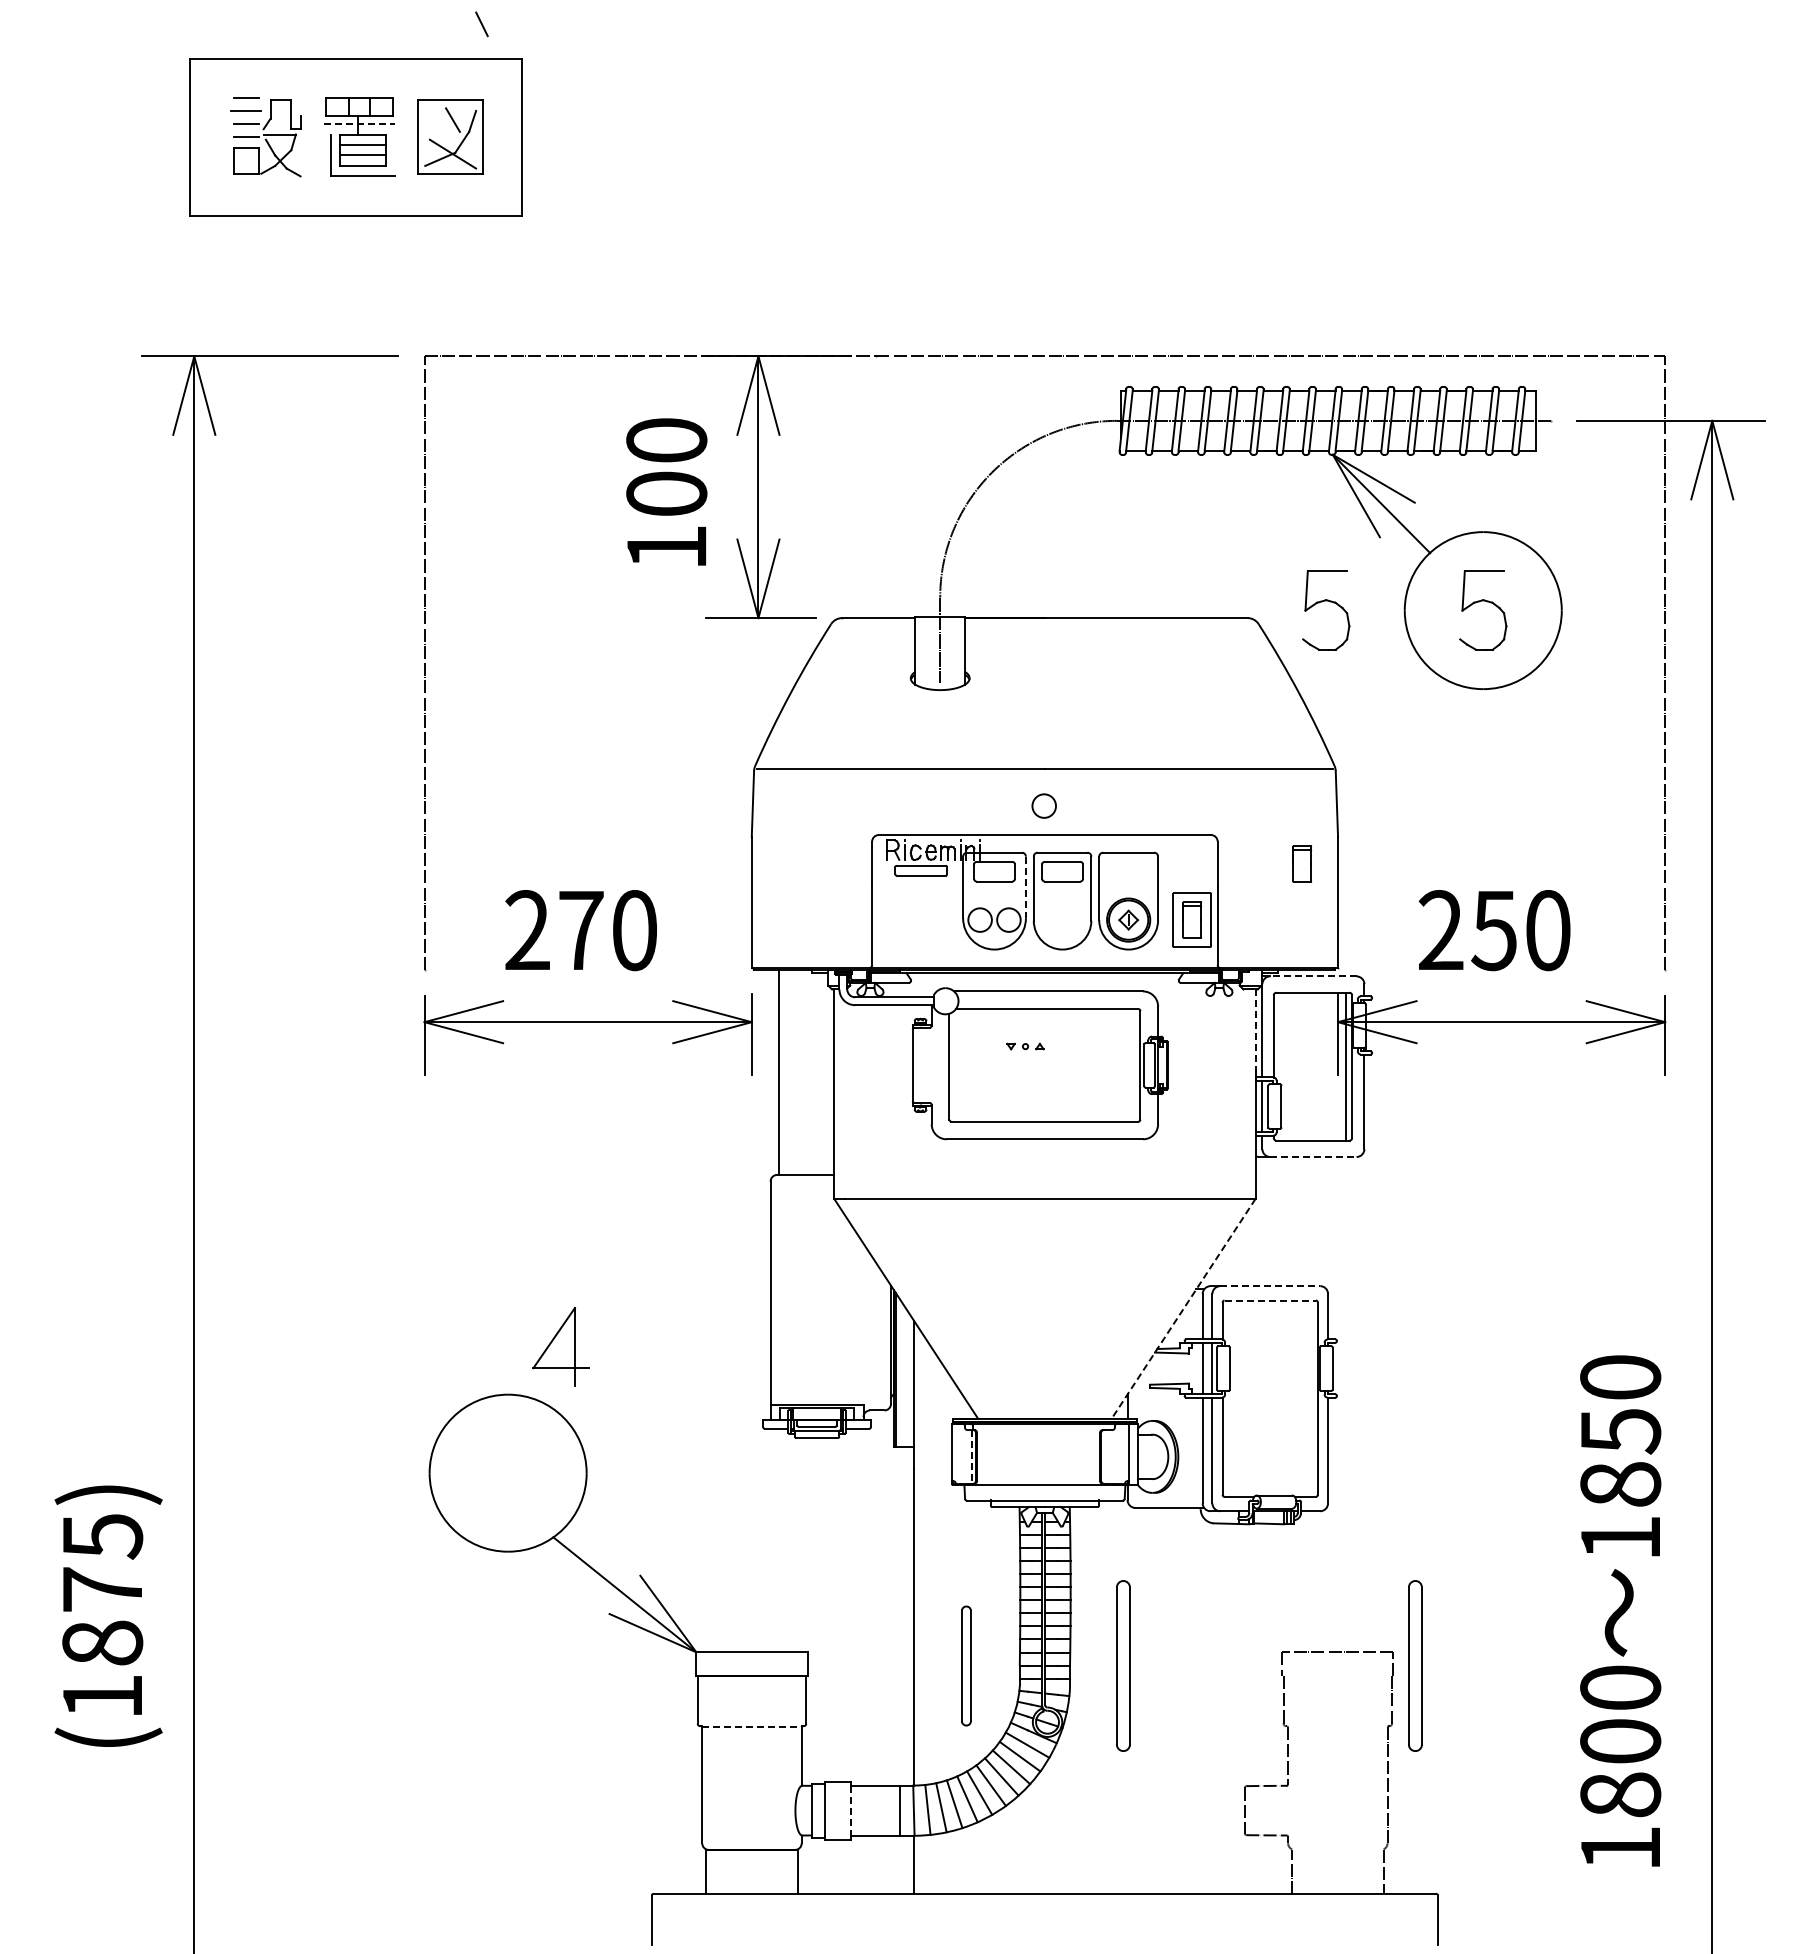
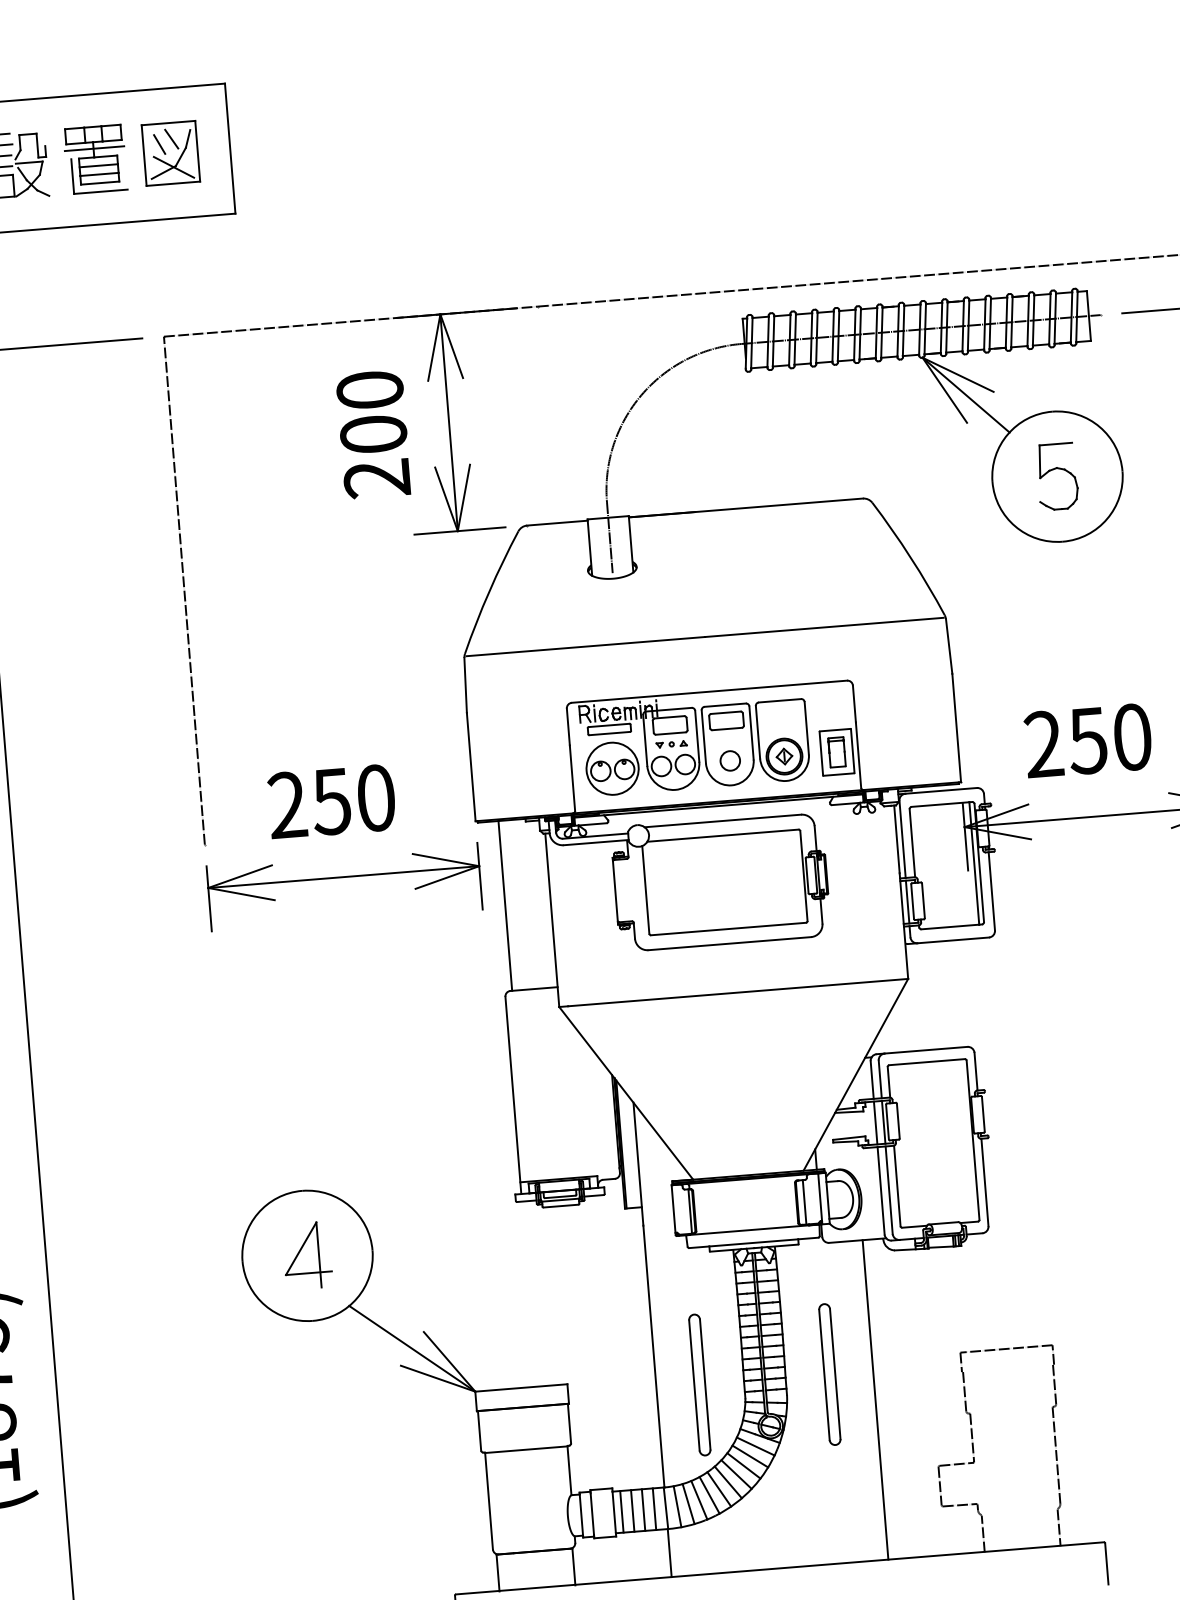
line: (481, 24) -> (159, 144), moved
line: (359, 124) -> (94, 149), dashed -> solid
text: (666, 547) -> (376, 478), 100 -> 200
part: (1322, 602) -> (923, 480), removed
circle: (1043, 805) -> (729, 760), moved
part: (1302, 863) -> (924, 698), removed
line: (1025, 887) -> (696, 736), dashed -> solid
part: (921, 917) -> (612, 768), added
text: (580, 931) -> (331, 802), 270 -> 250
line: (1312, 976) -> (940, 791), dashed -> solid
line: (1255, 1030) -> (896, 839), dashed -> solid
part: (1025, 1046) -> (671, 744), moved
line: (1313, 1156) -> (953, 940), dashed -> solid
line: (1270, 1286) -> (926, 1050), dashed -> solid
line: (1270, 1300) -> (927, 1062), dashed -> solid
line: (1183, 1308) -> (855, 1074), dashed -> solid
part: (560, 1346) -> (306, 1255), moved
line: (971, 1456) -> (690, 1211), dashed -> solid
line: (1109, 1456) -> (804, 1202), added
part: (966, 1665) -> (699, 1384), size x1.43
part: (1415, 1665) -> (1071, 1354), removed
line: (1175, 1700) -> (875, 1399), added
line: (751, 1726) -> (525, 1449), dashed -> solid
line: (860, 1810) -> (621, 1511), added
line: (873, 1810) -> (632, 1510), added
line: (886, 1810) -> (643, 1509), added
line: (851, 1811) -> (614, 1513), dashed -> solid

